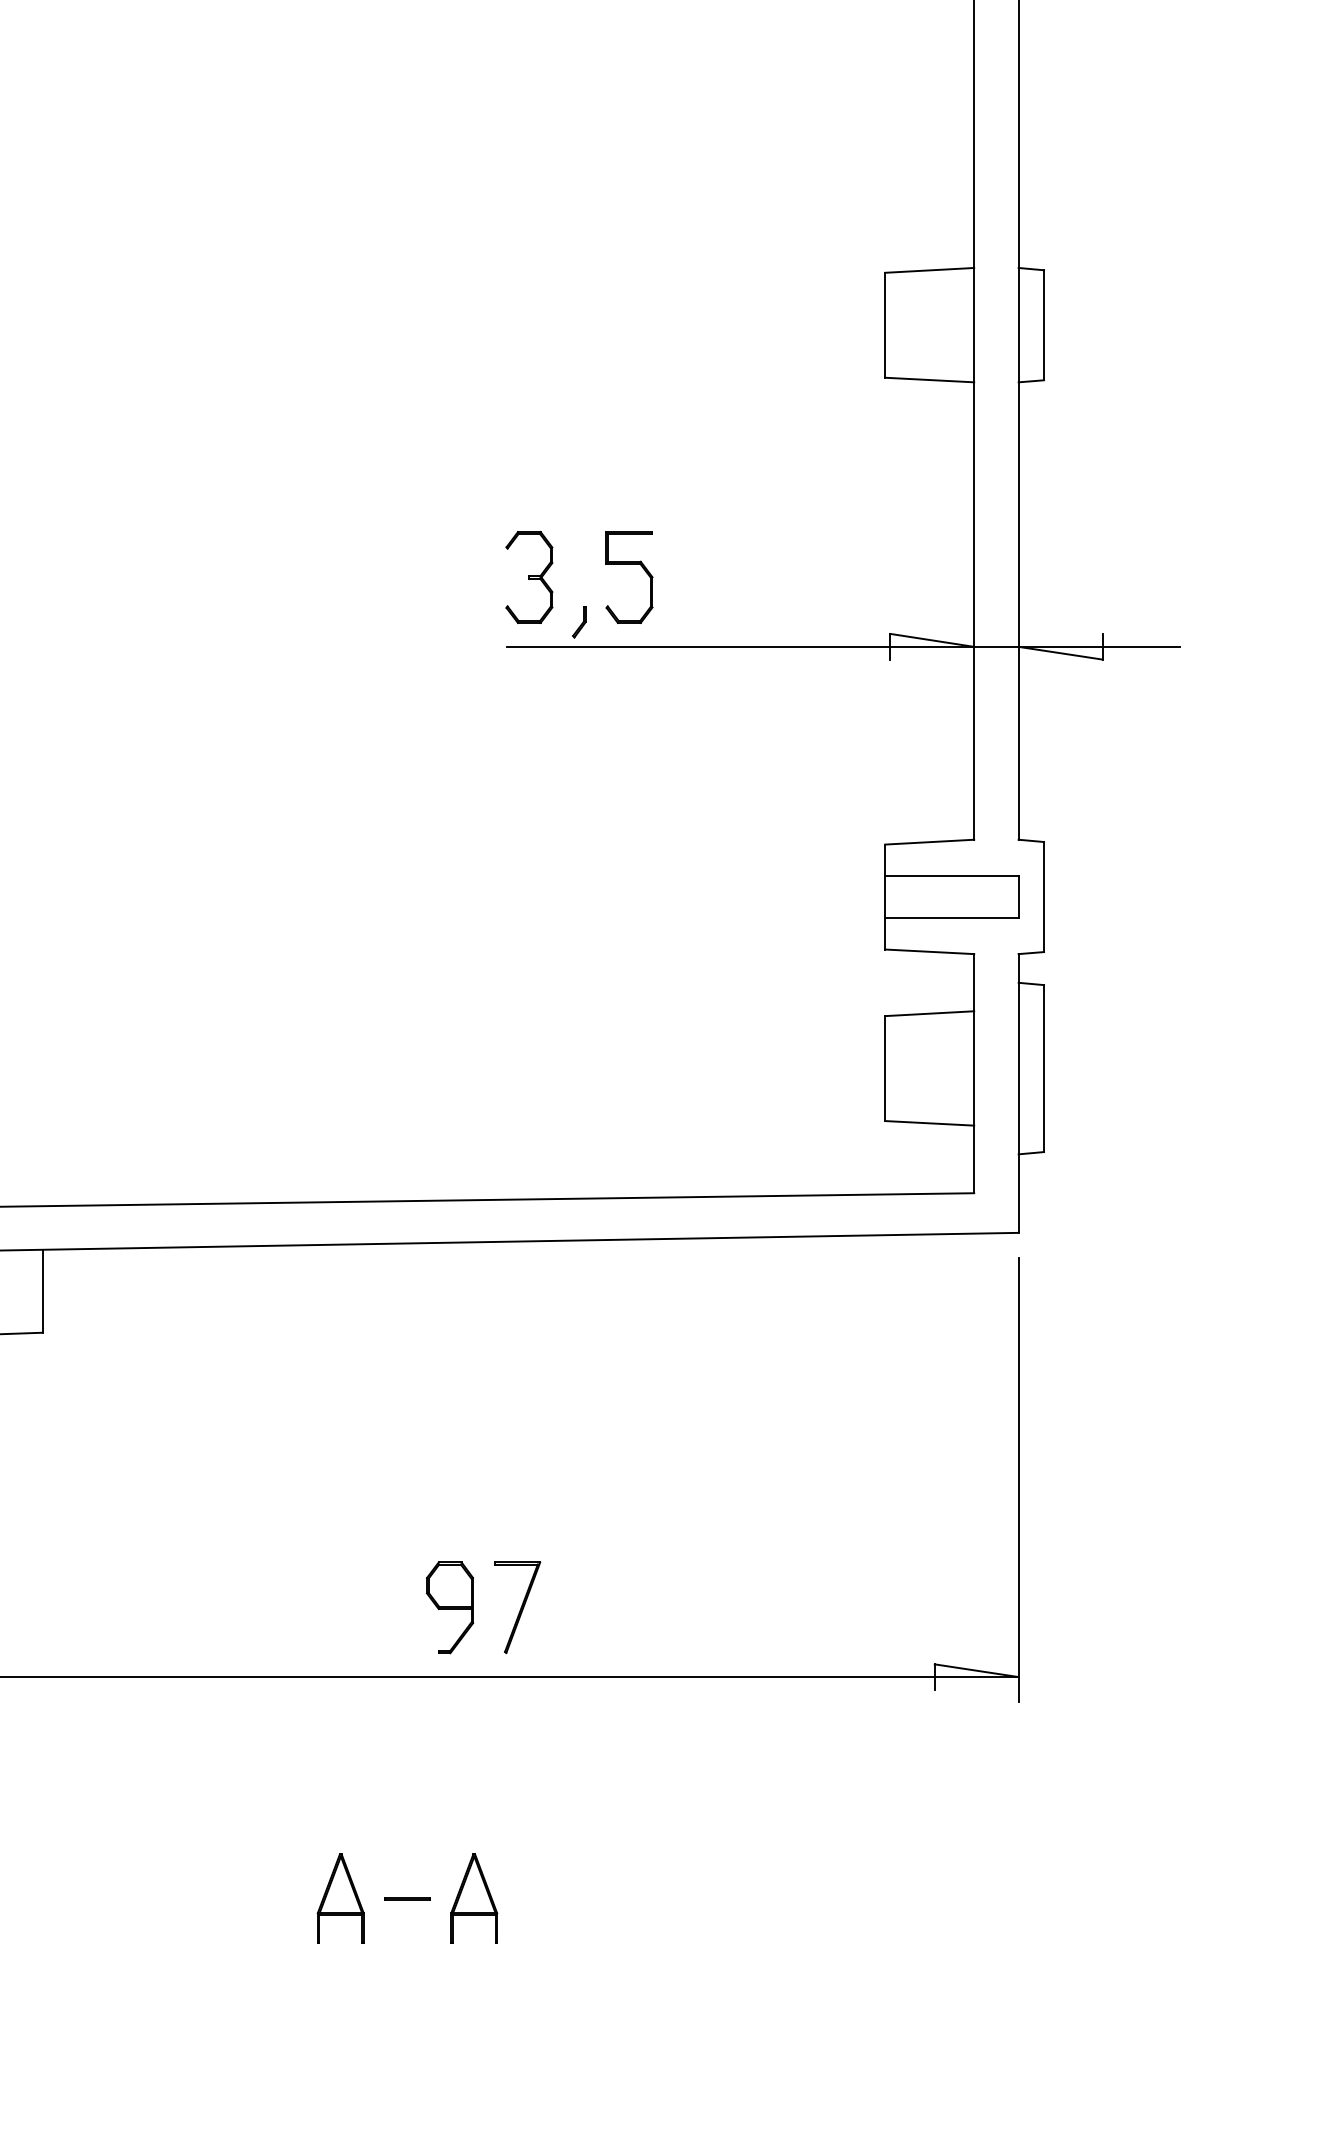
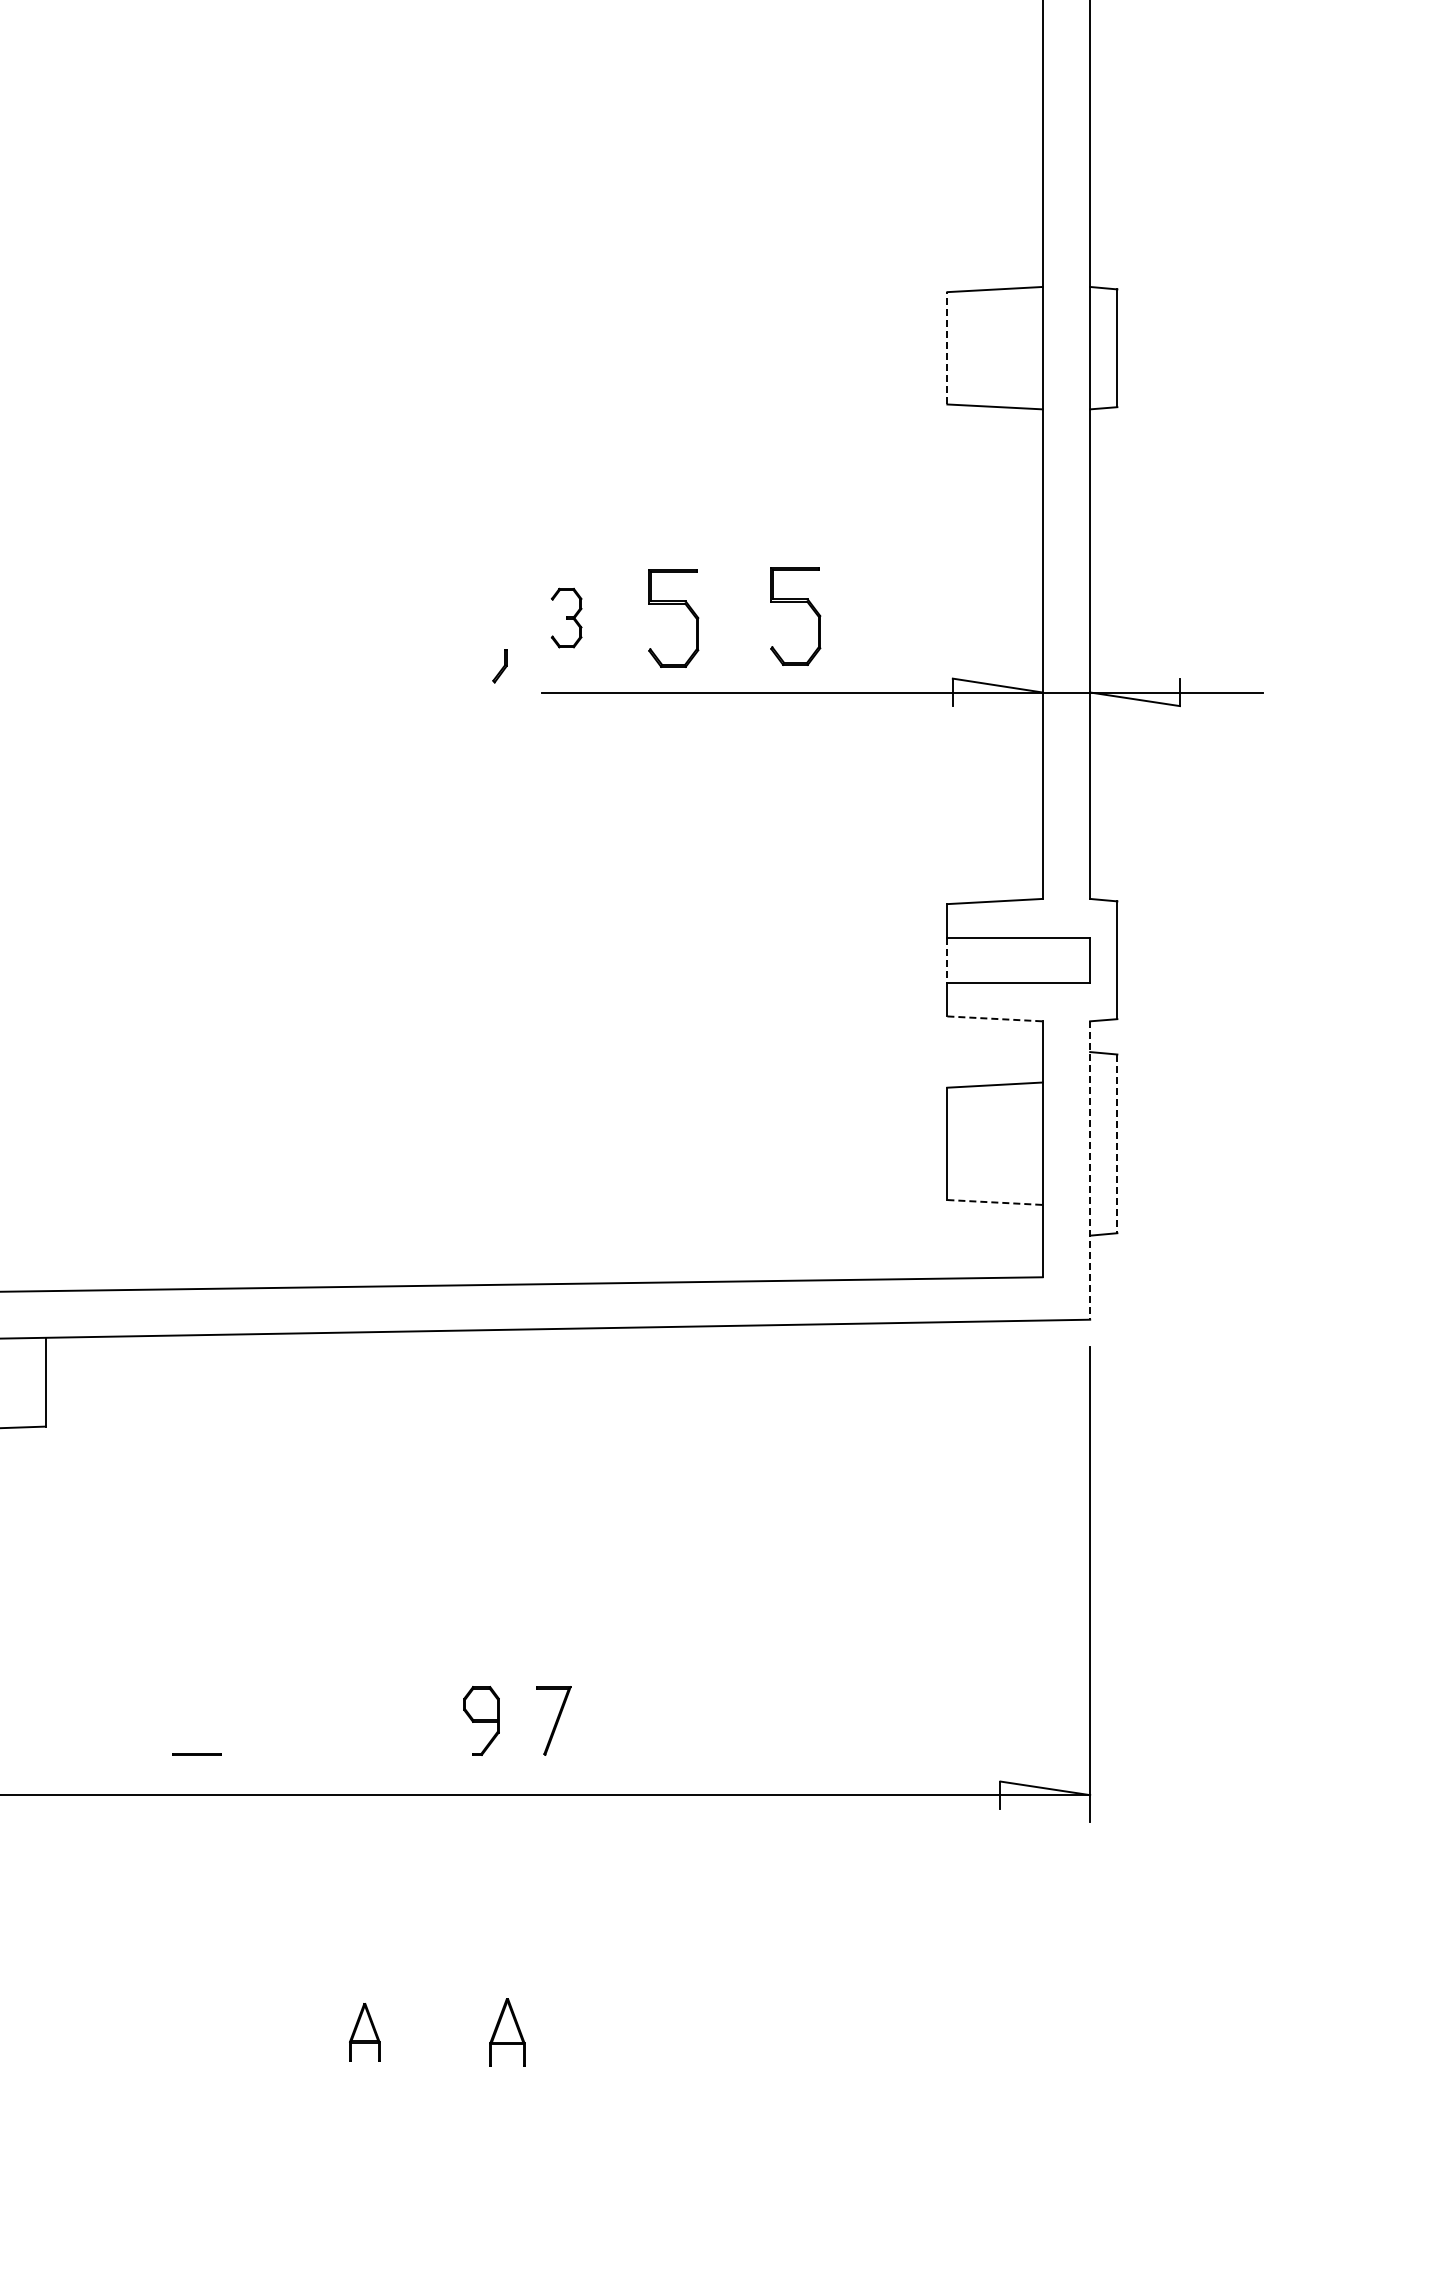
line: (885, 324) -> (947, 347), solid -> dashed
part: (743, 562) -> (795, 602), added
part: (529, 576) -> (566, 617), size x0.6
part: (578, 622) -> (499, 666), moved
line: (885, 897) -> (947, 960), solid -> dashed
line: (929, 951) -> (994, 1018), solid -> dashed
line: (1044, 1069) -> (1117, 1144), solid -> dashed
line: (1018, 1094) -> (1090, 1171), solid -> dashed
line: (929, 1123) -> (994, 1202), solid -> dashed
part: (449, 1607) -> (481, 1720), size x0.7
part: (517, 1607) -> (553, 1720), size x0.7
part: (340, 1898) -> (364, 2032), size x0.6
line: (406, 1898) -> (196, 1754), moved
part: (474, 1898) -> (507, 2032), size x0.7

